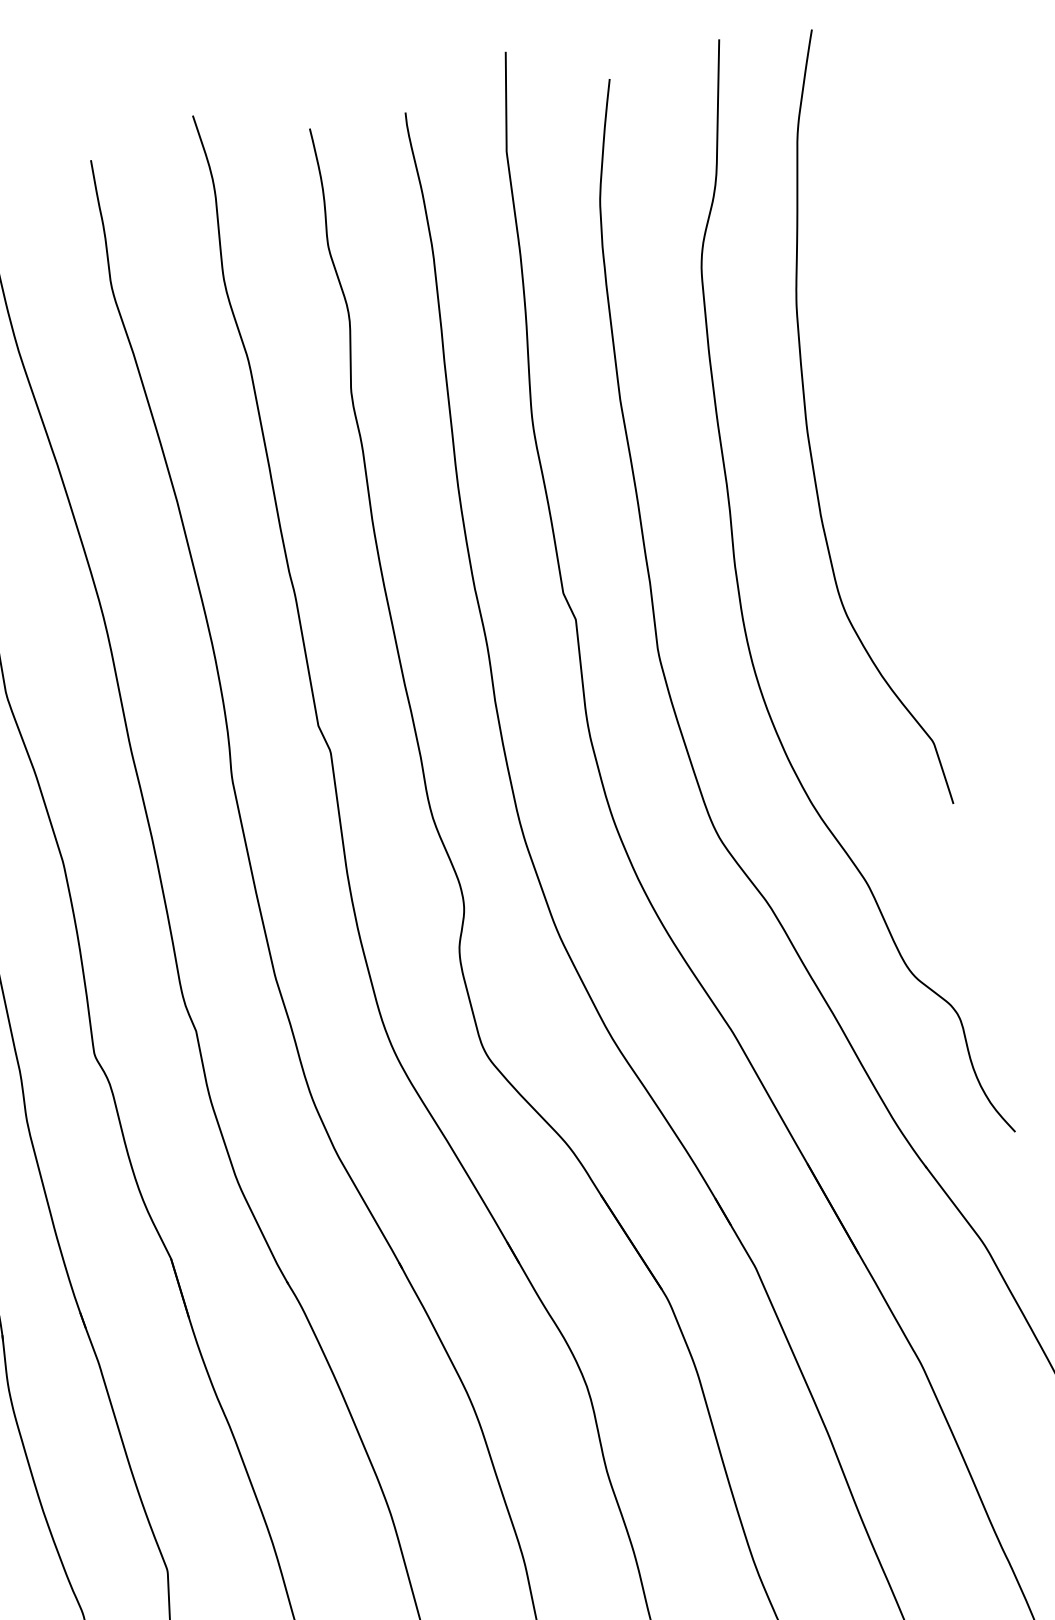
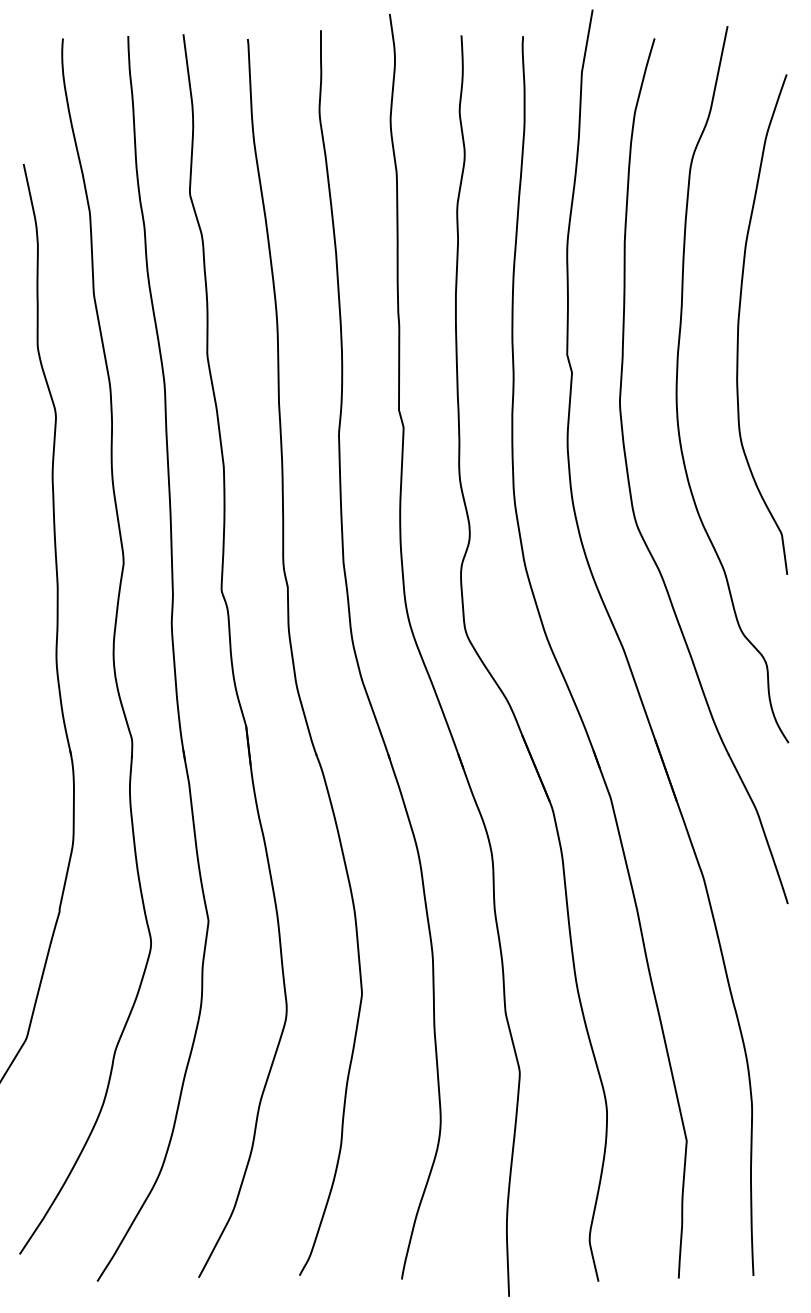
curve: (809, 429) -> (739, 324), moved

